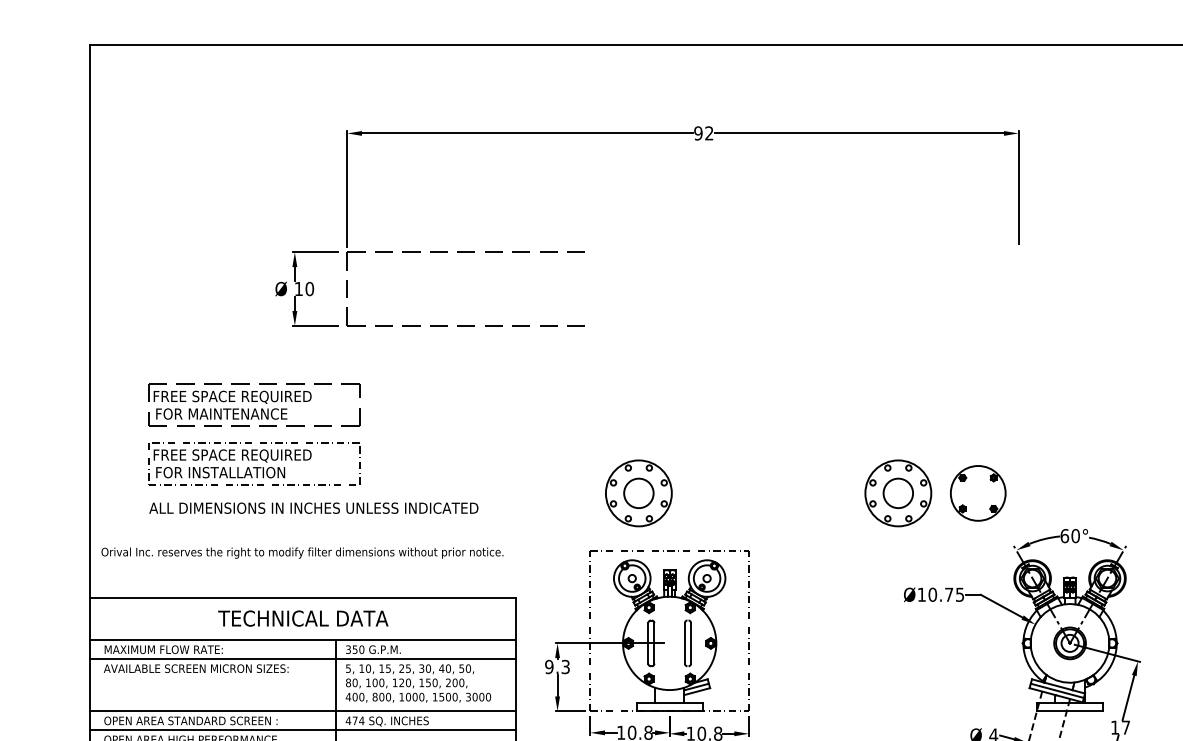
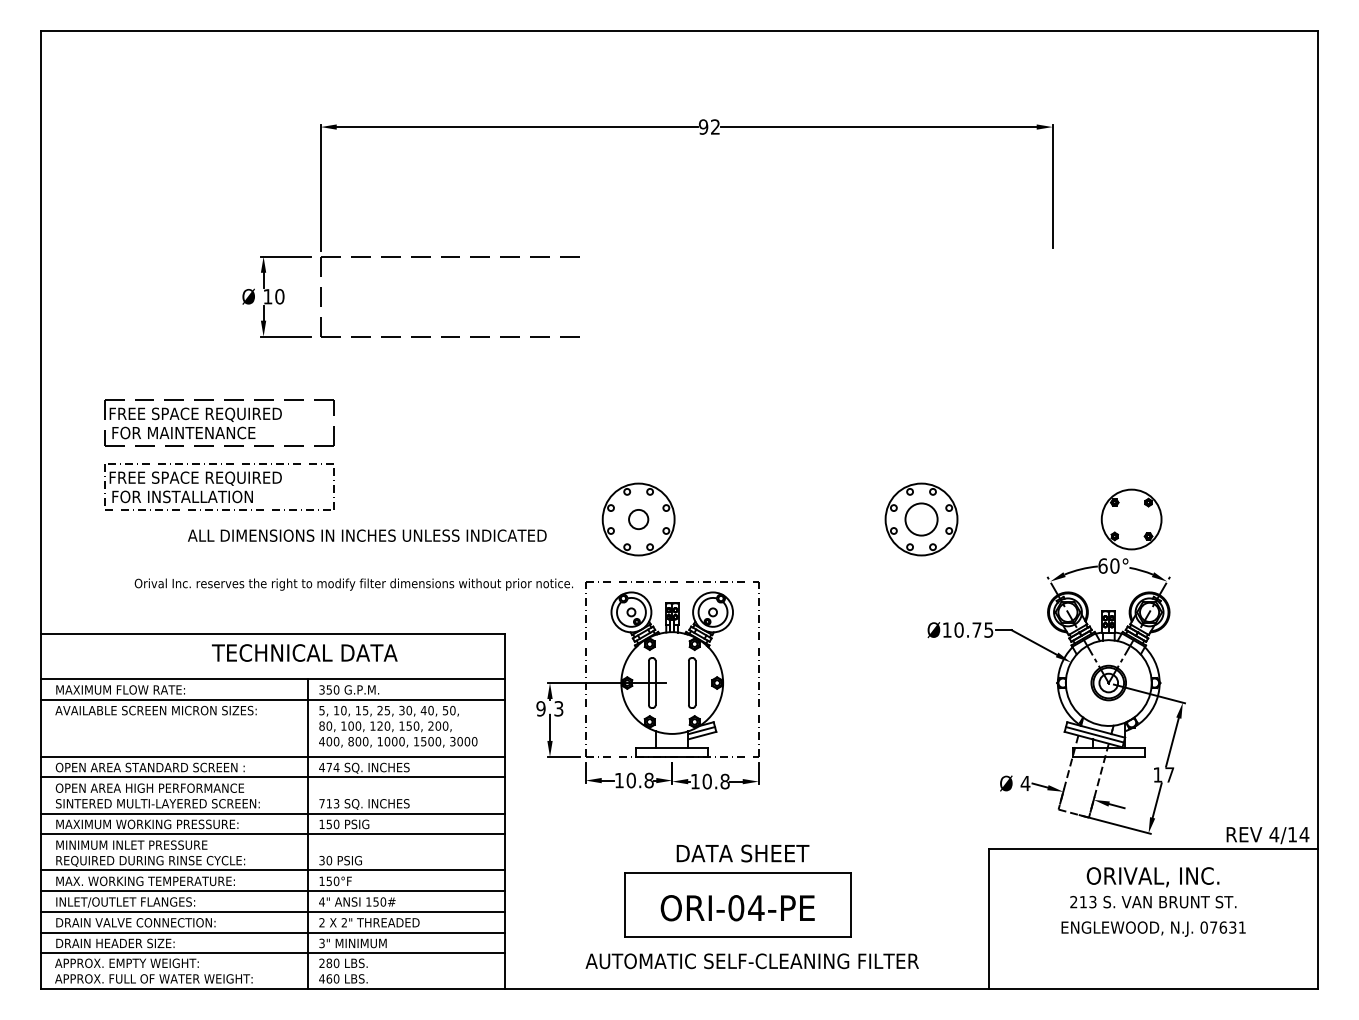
circle: (638, 493) -> (638, 519), size x0.6
part: (978, 493) -> (1131, 519), moved
text: (314, 508) -> (367, 535), moved
text: (302, 552) -> (353, 584), moved
text: (303, 618) -> (304, 652), moved

